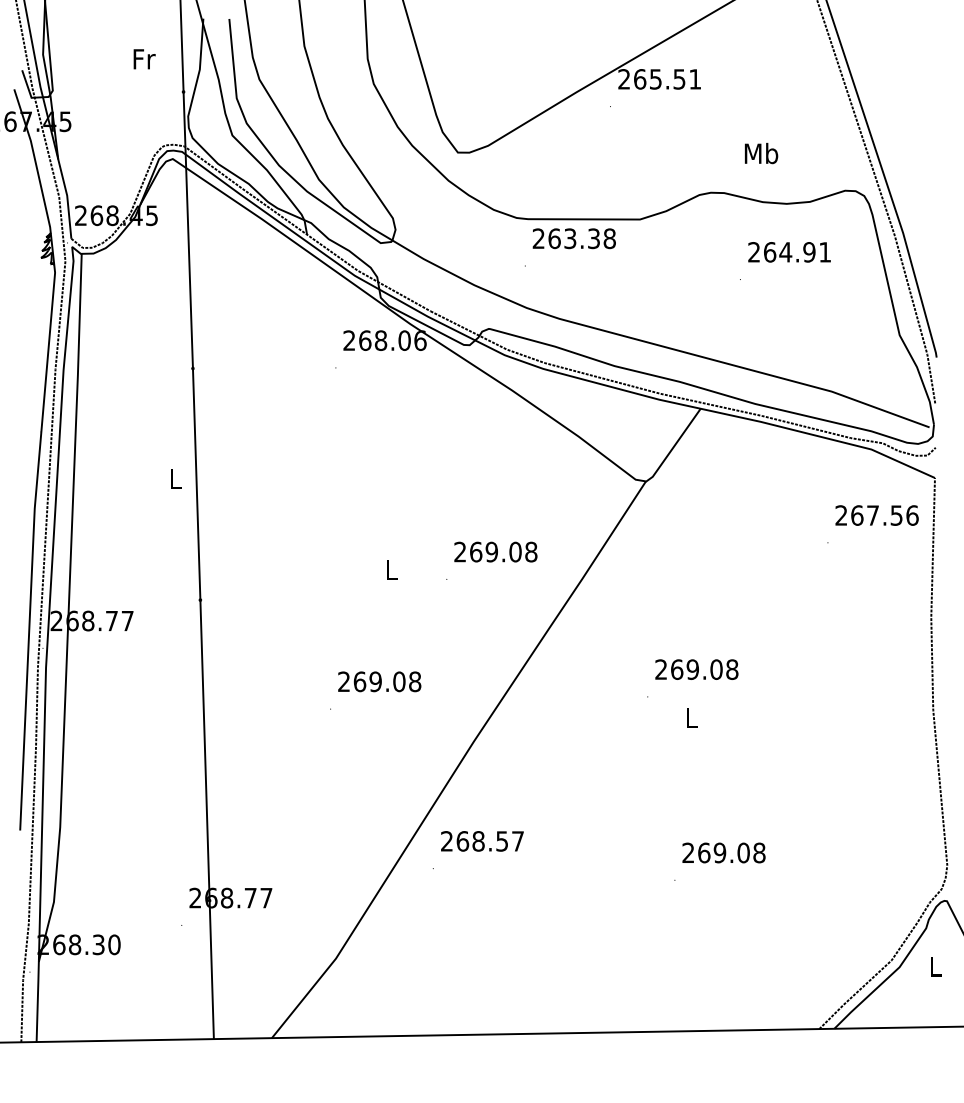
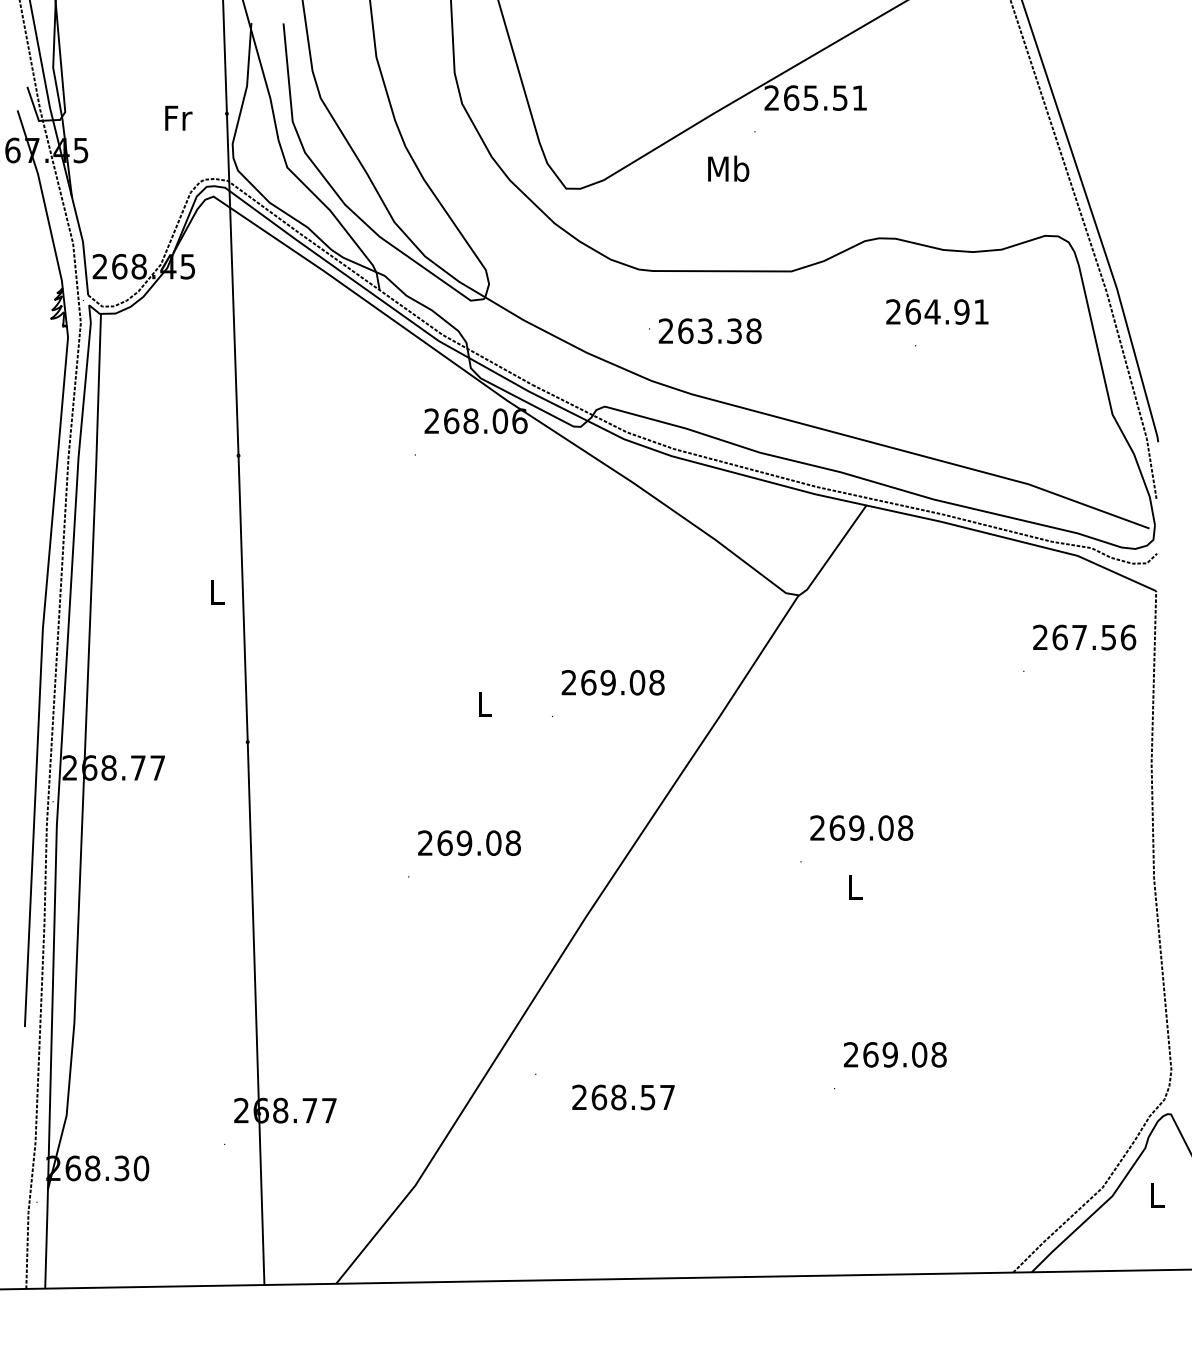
text: (144, 58) -> (178, 117), moved
text: (761, 153) -> (728, 168), moved
text: (573, 238) -> (709, 330), moved
text: (789, 251) -> (937, 311), moved
text: (482, 841) -> (623, 1097), moved

